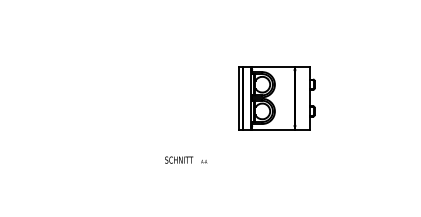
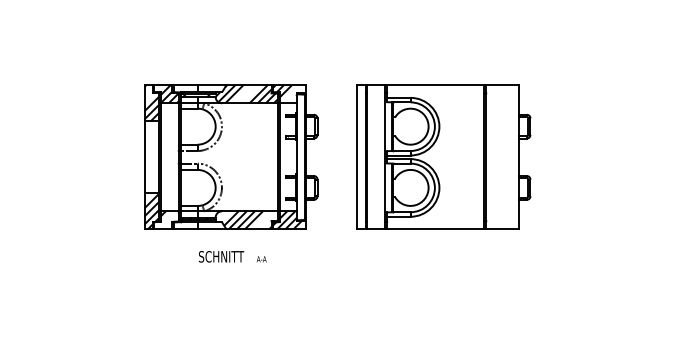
part: (143, 97) -> (230, 156), added
part: (276, 97) -> (443, 156), size x1.43
text: (186, 159) -> (233, 255), moved

